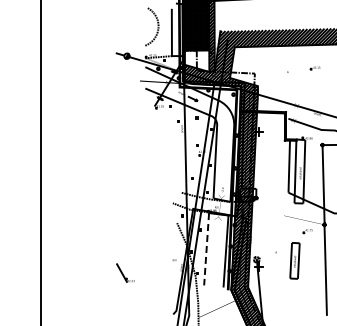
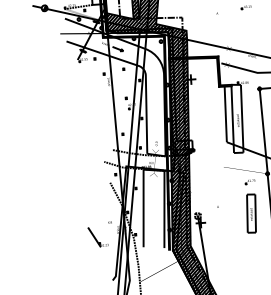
line: (206, 249) -> (143, 208), dashed -> solid
part: (294, 260) -> (250, 213), moved
part: (125, 272) -> (98, 236), moved

